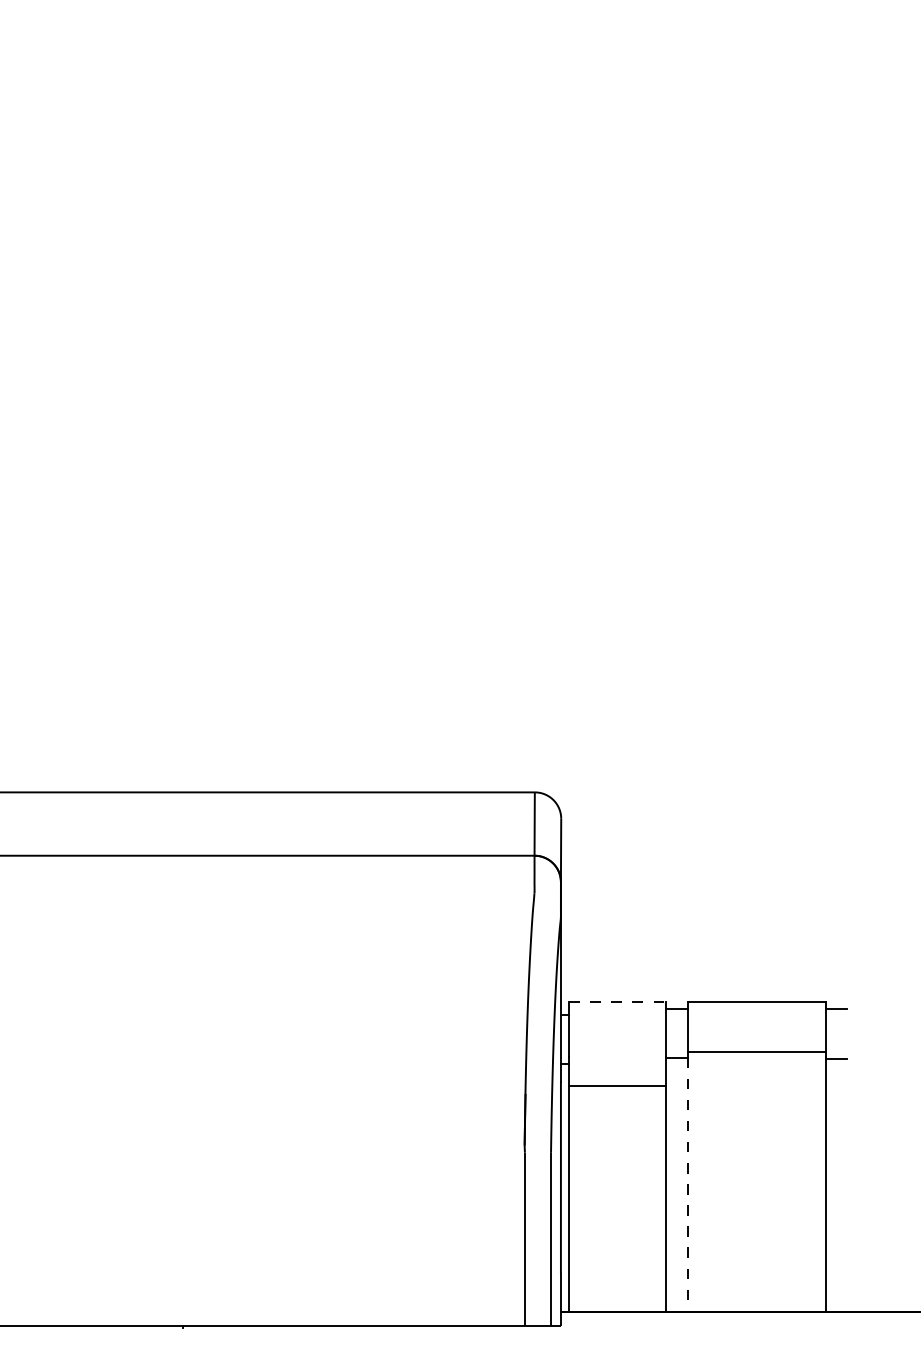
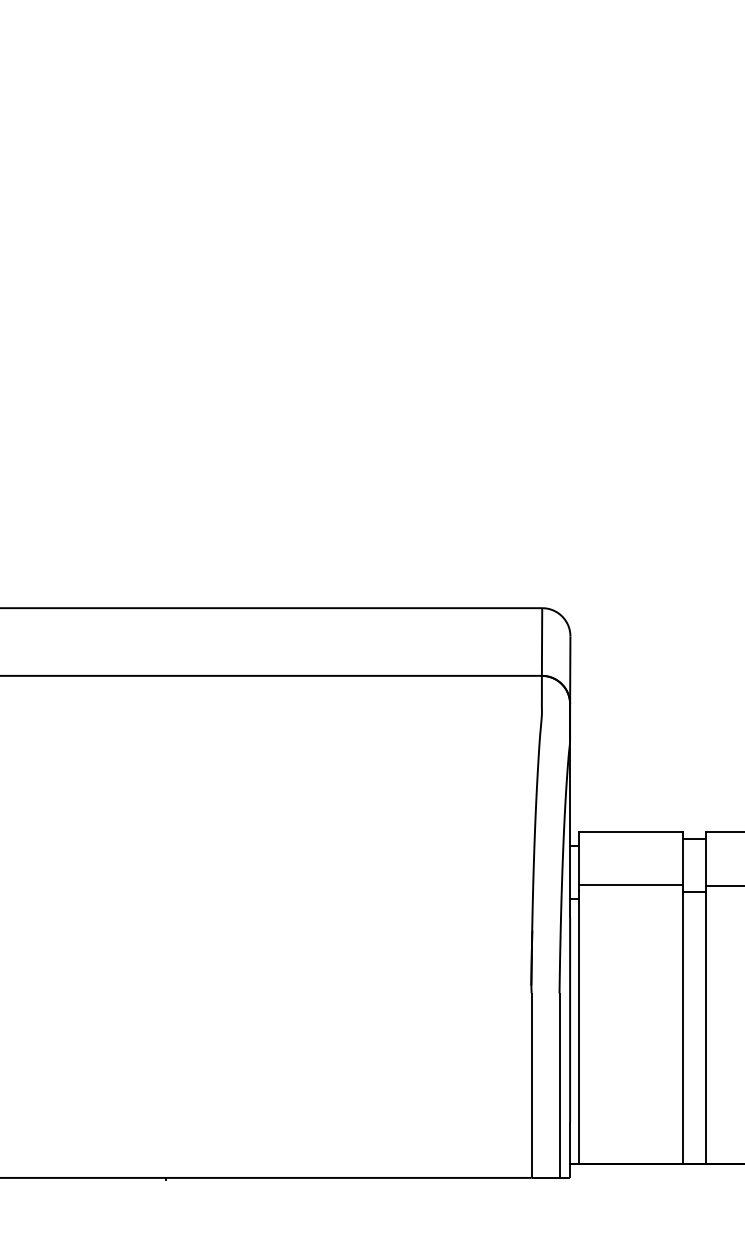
line: (617, 1002) -> (630, 832), dashed -> solid
line: (617, 1085) -> (630, 885), moved
line: (688, 1185) -> (706, 1028), dashed -> solid

